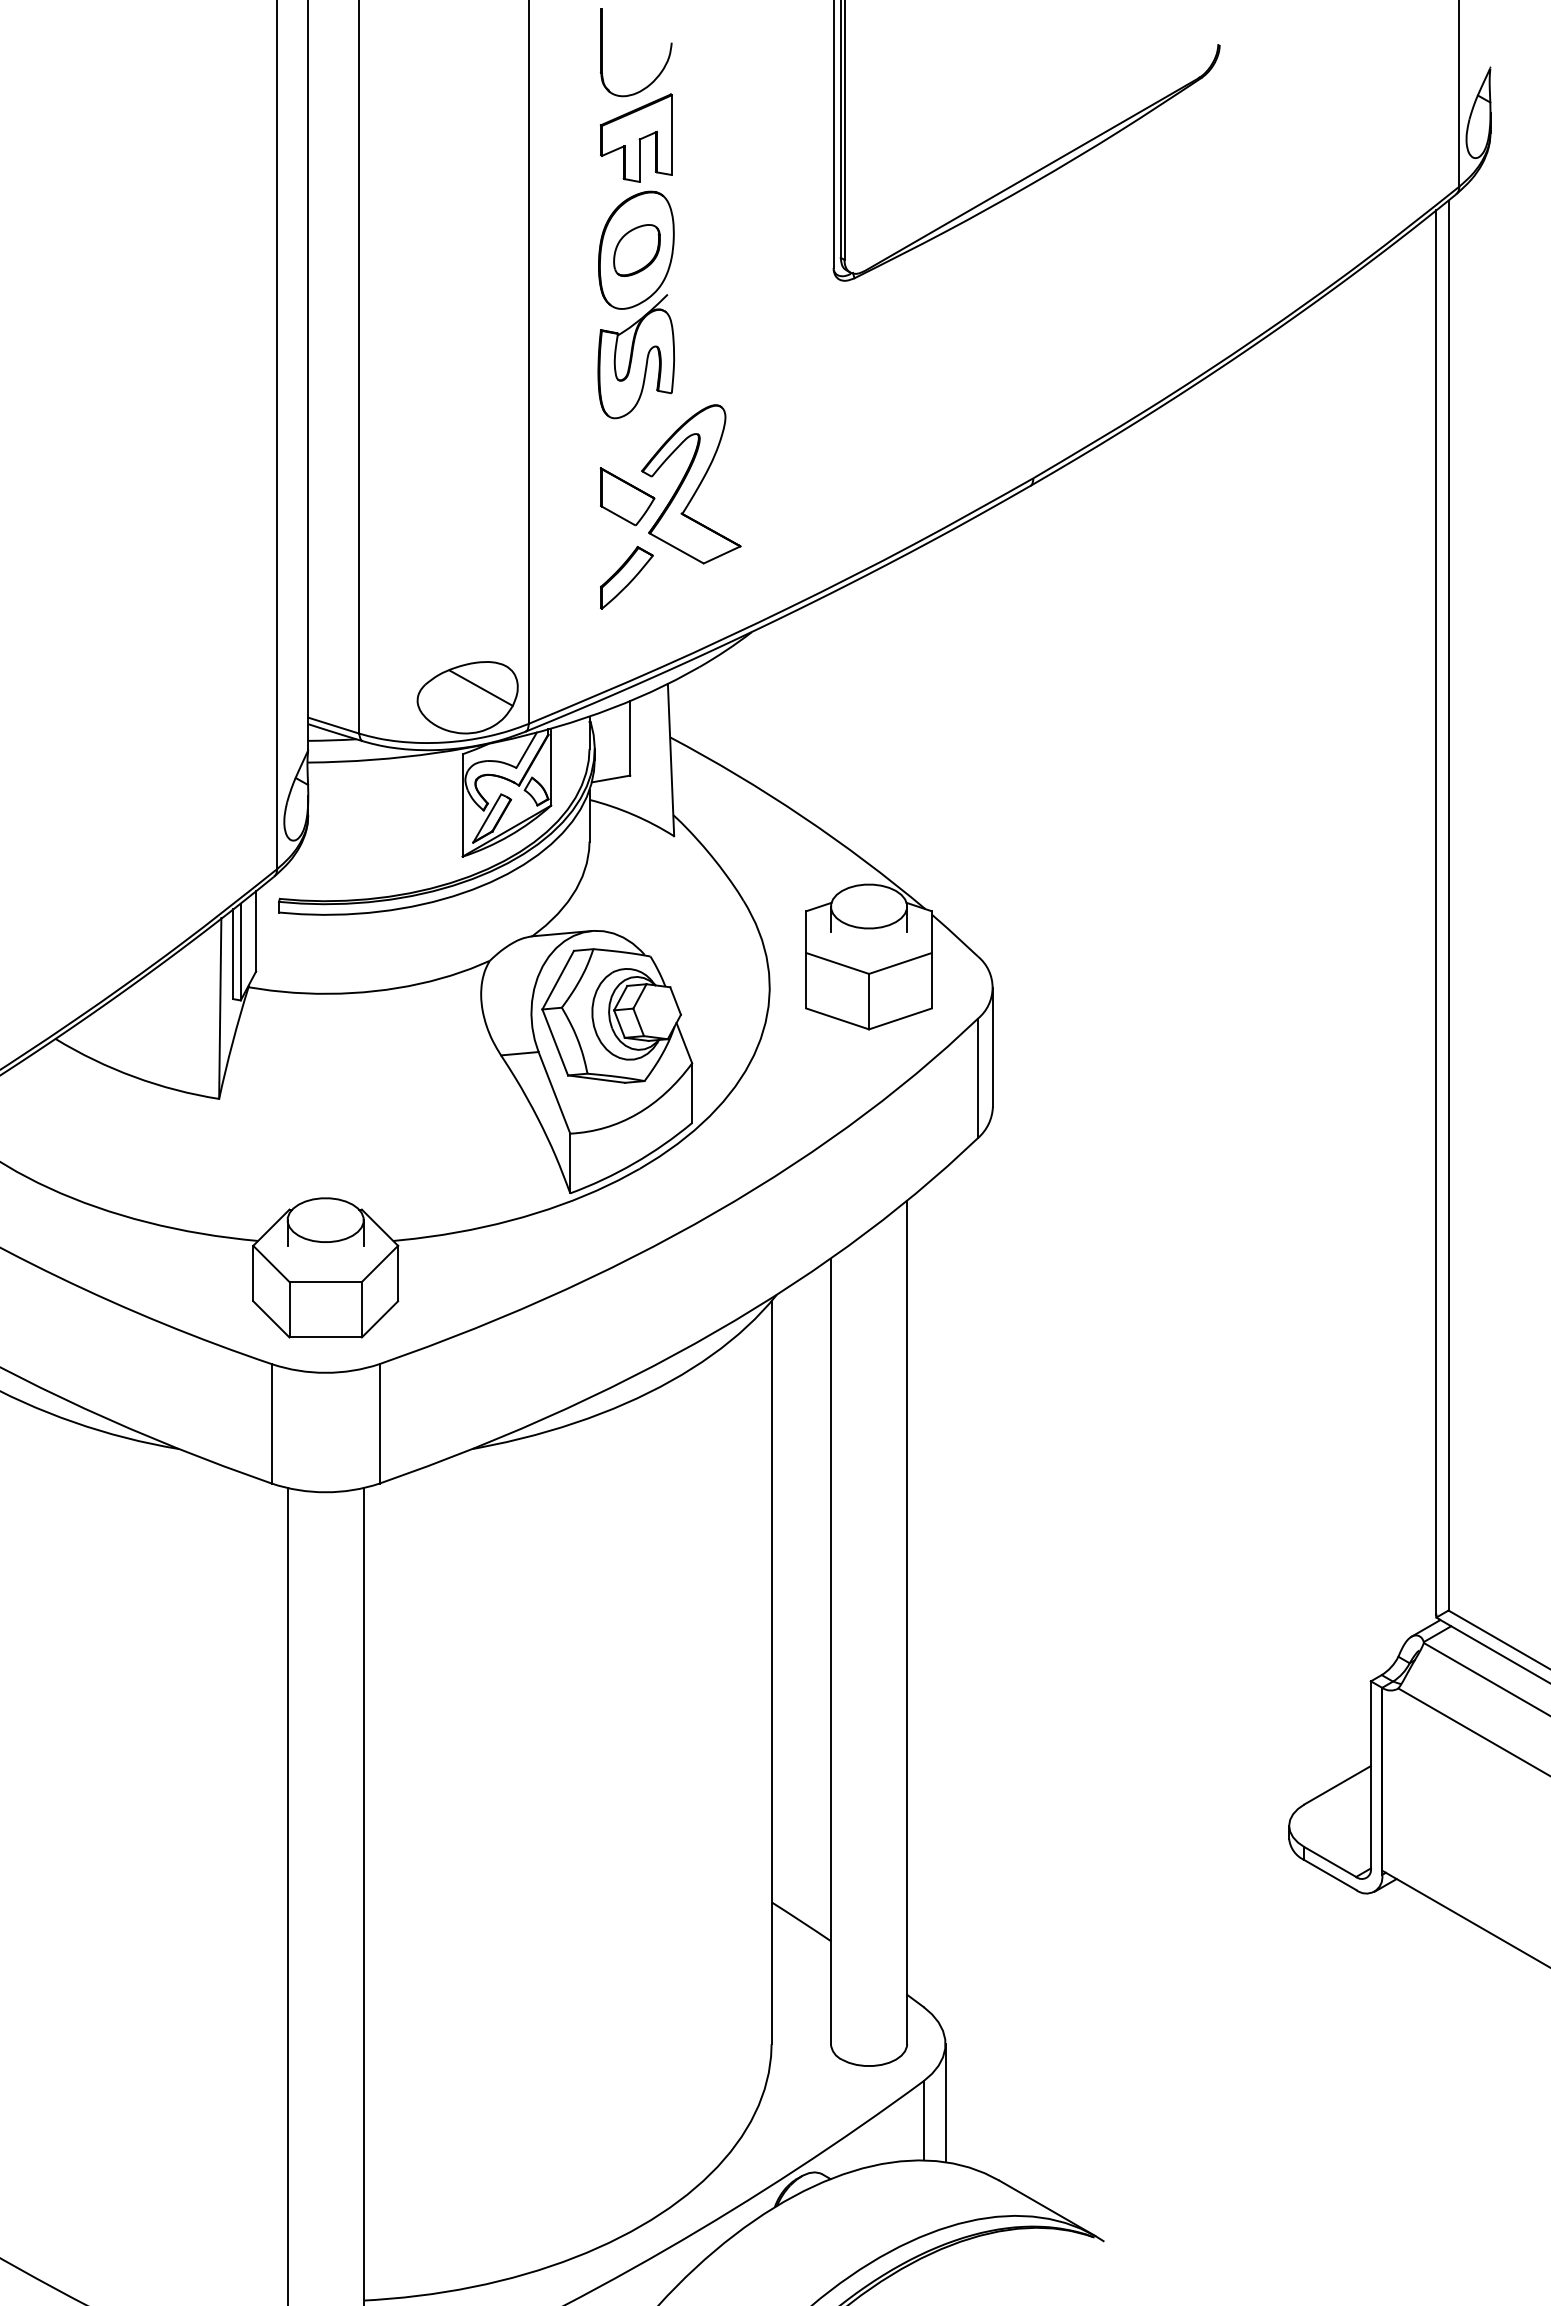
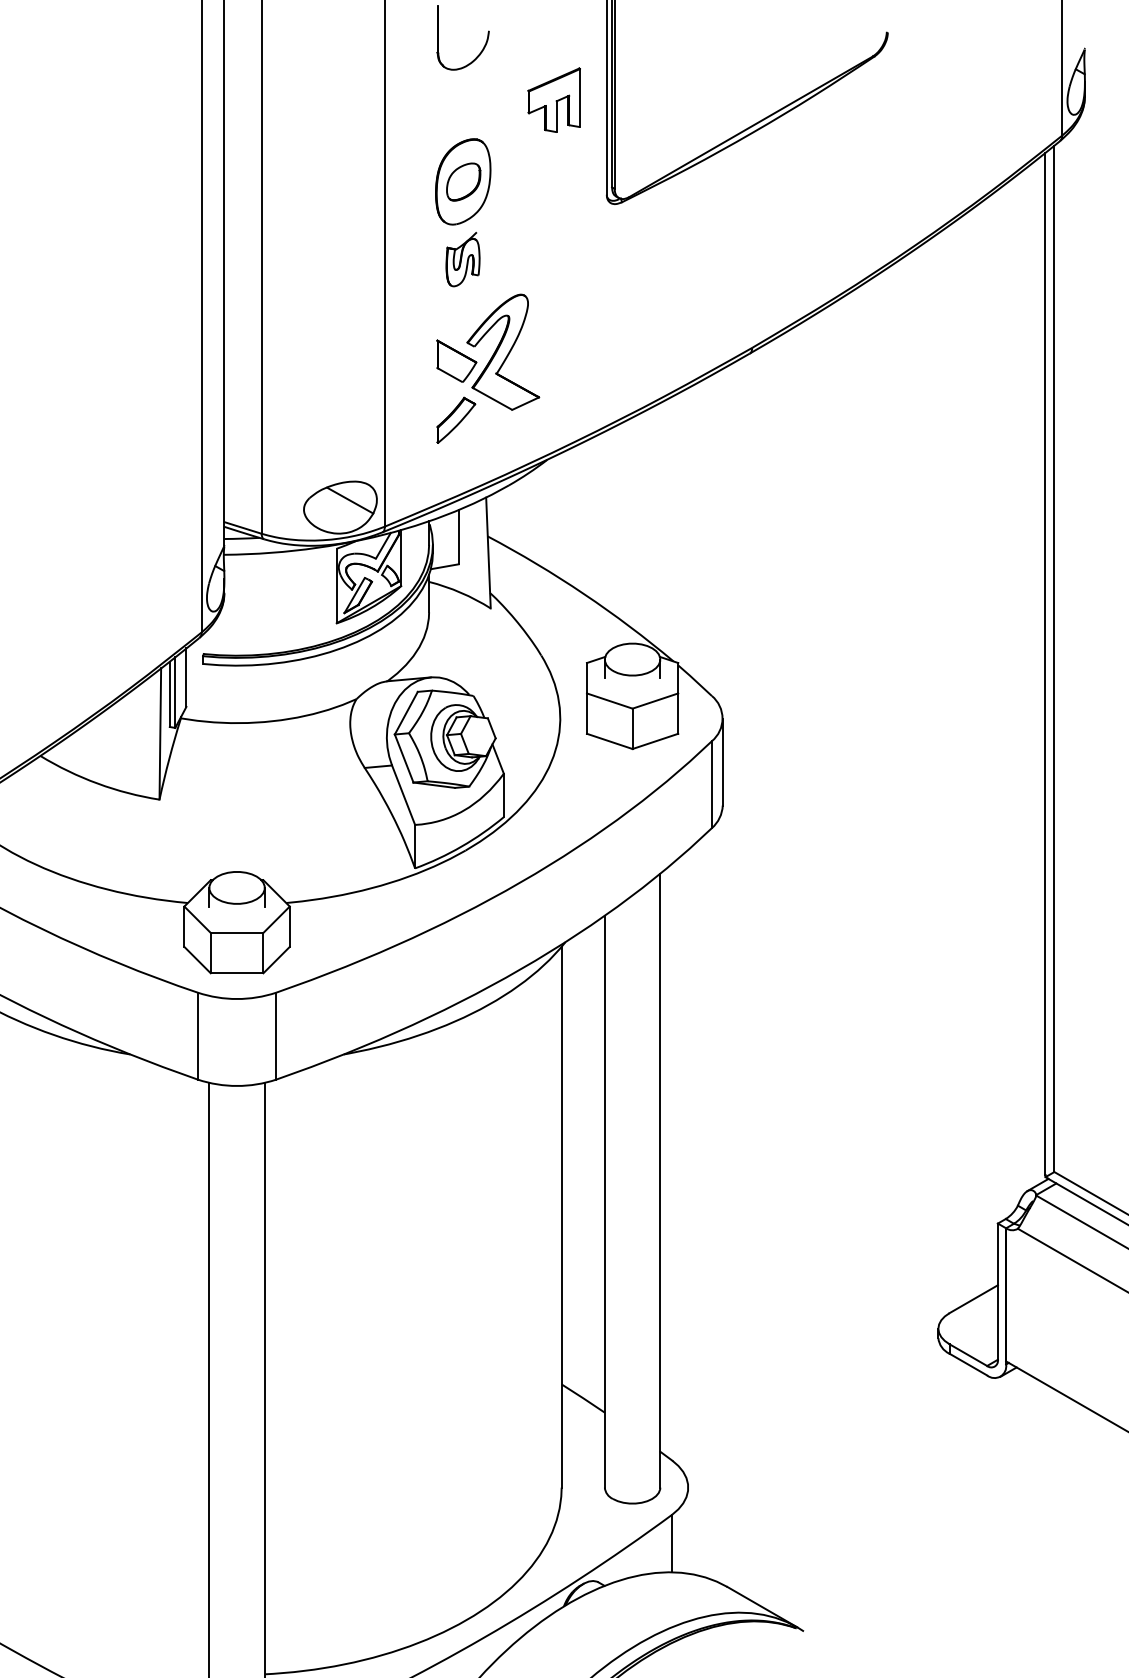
part: (636, 137) -> (554, 99), moved
part: (635, 356) -> (462, 259), size x0.6
line: (945, 2103) -> (688, 1530), removed

